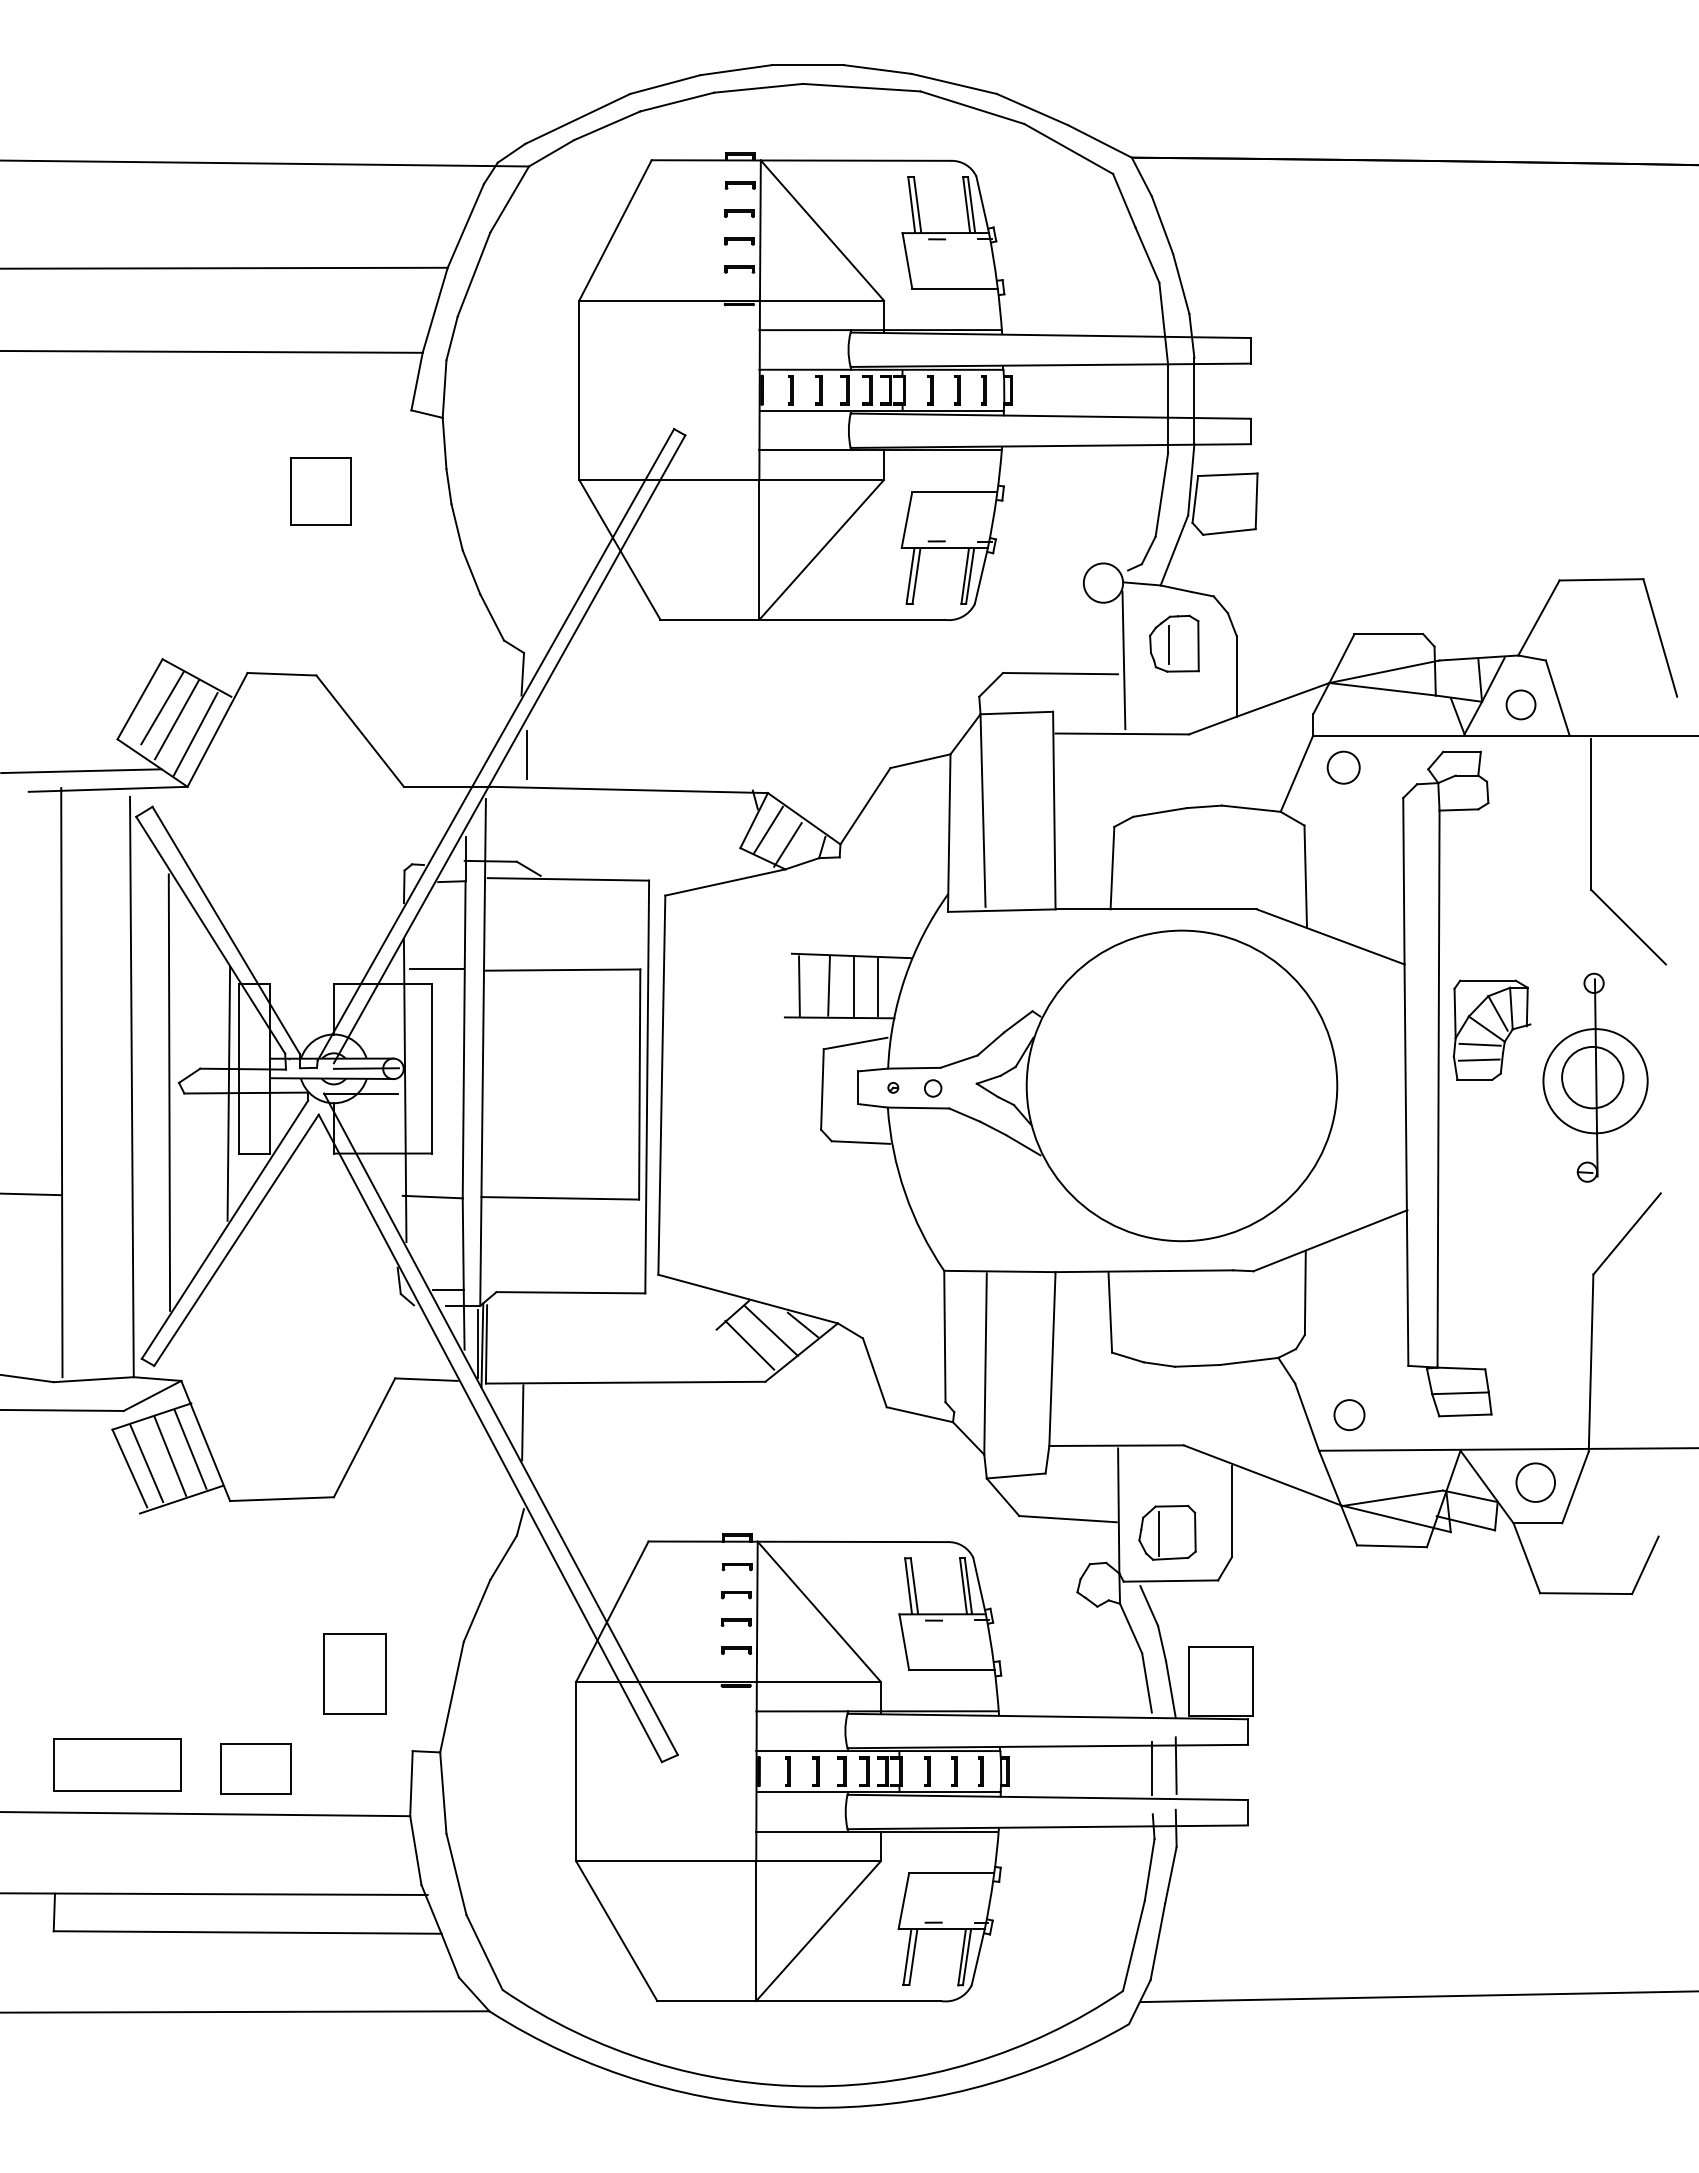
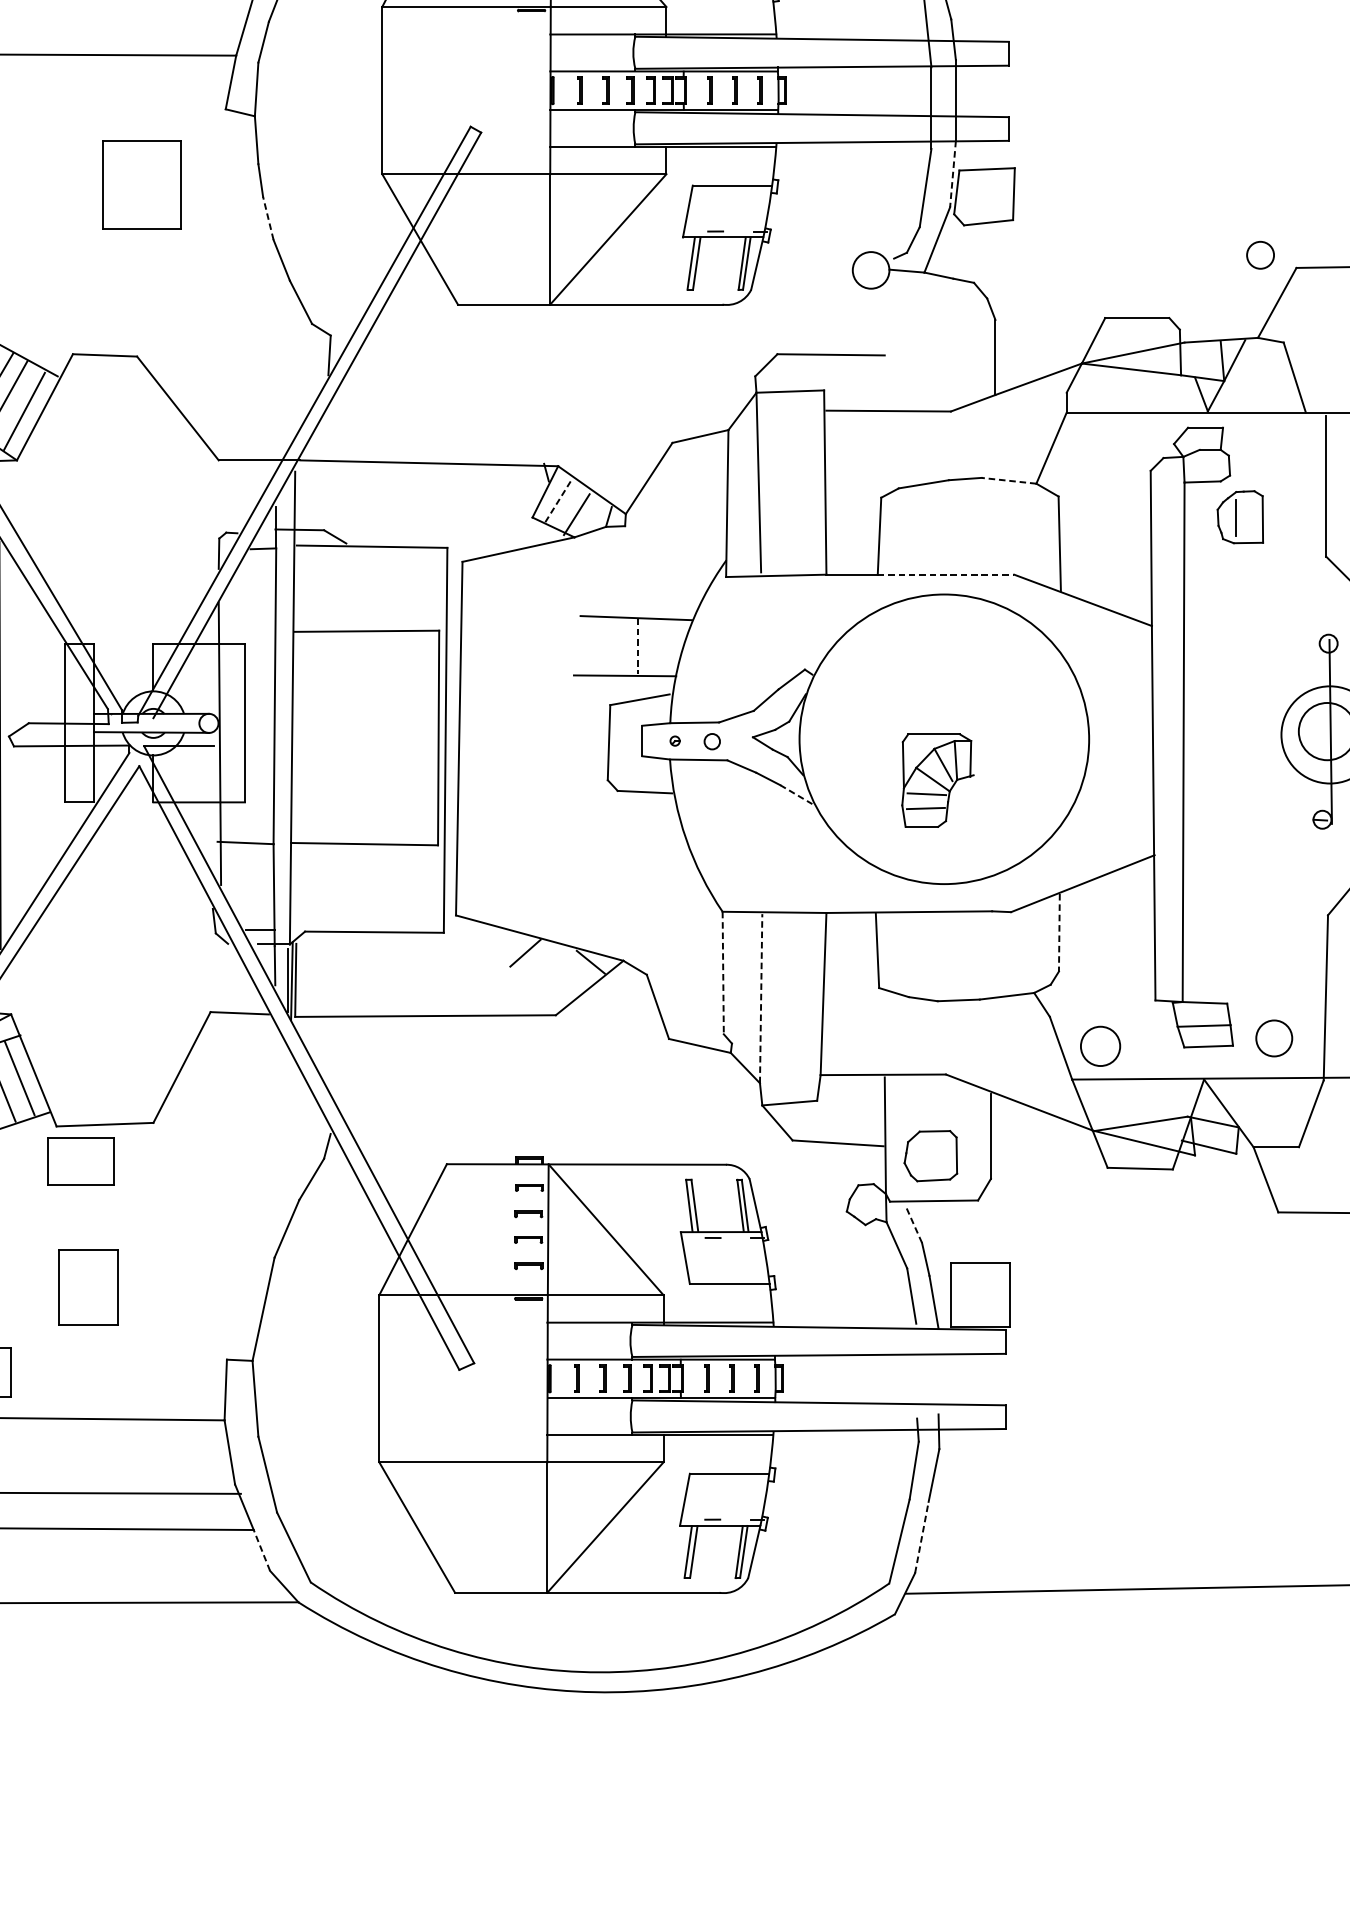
line: (1191, 479) -> (953, 173), solid -> dashed
part: (320, 491) -> (140, 184), size x1.4
line: (457, 527) -> (268, 218), solid -> dashed
part: (1174, 643) -> (1240, 516), moved
line: (1123, 660) -> (889, 342), removed
circle: (1520, 704) -> (1260, 254), moved
line: (526, 754) -> (333, 430), removed
circle: (1343, 767) -> (1094, 442), removed
line: (1251, 808) -> (1009, 480), solid -> dashed
line: (768, 829) -> (558, 500), solid -> dashed
line: (1184, 909) -> (946, 574), solid -> dashed
line: (436, 969) -> (249, 630), removed
line: (828, 985) -> (614, 645), removed
line: (799, 986) -> (587, 646), removed
line: (853, 986) -> (638, 646), solid -> dashed
line: (877, 986) -> (660, 646), removed
part: (1491, 1029) -> (937, 779), moved
line: (365, 1068) -> (182, 723), removed
line: (228, 1093) -> (55, 746), removed
line: (1023, 1145) -> (796, 794), solid -> dashed
line: (1305, 1293) -> (1059, 932), solid -> dashed
line: (771, 1330) -> (561, 967), removed
line: (944, 1336) -> (722, 973), solid -> dashed
line: (749, 1344) -> (541, 980), removed
line: (985, 1364) -> (761, 999), solid -> dashed
circle: (1349, 1414) -> (1100, 1045), size x1.4
line: (522, 1422) -> (329, 1053), removed
circle: (1535, 1482) -> (1274, 1038), moved
line: (1158, 1534) -> (922, 1157), removed
line: (1149, 1605) -> (914, 1223), solid -> dashed
part: (354, 1673) -> (87, 1287), moved
line: (1175, 1765) -> (938, 1373), removed
line: (1151, 1767) -> (915, 1374), removed
part: (255, 1768) -> (80, 1161), moved
line: (1157, 1941) -> (921, 1537), solid -> dashed
line: (450, 1955) -> (262, 1550), solid -> dashed

